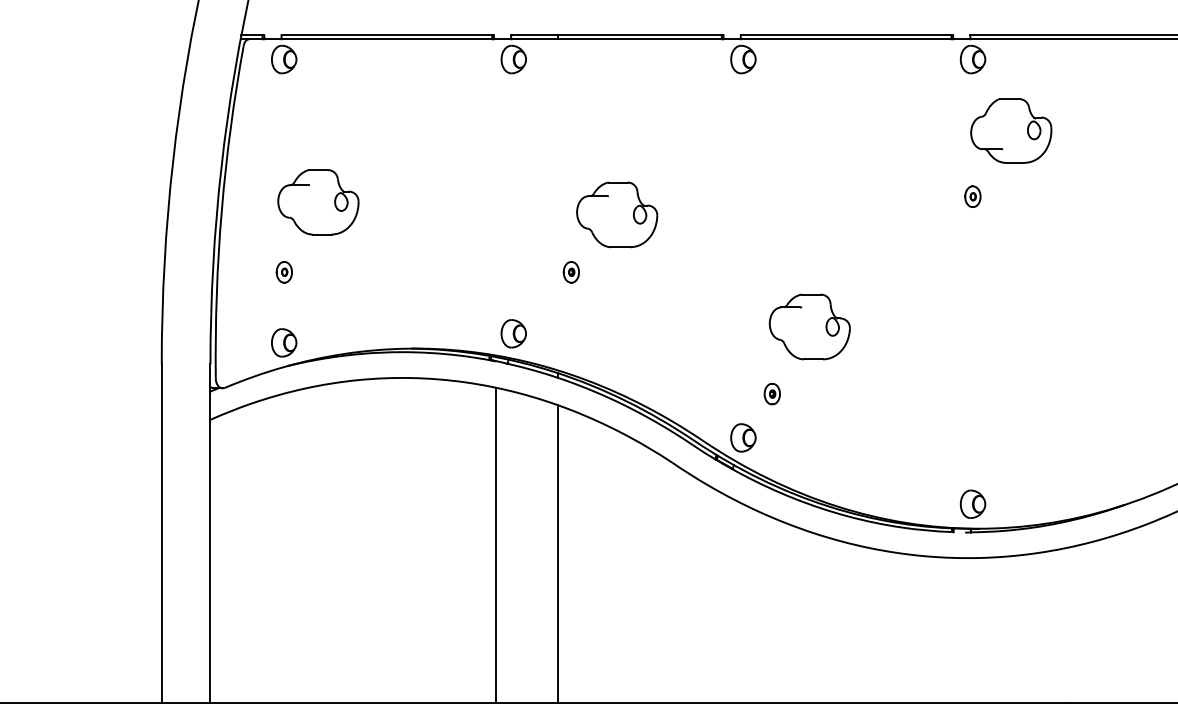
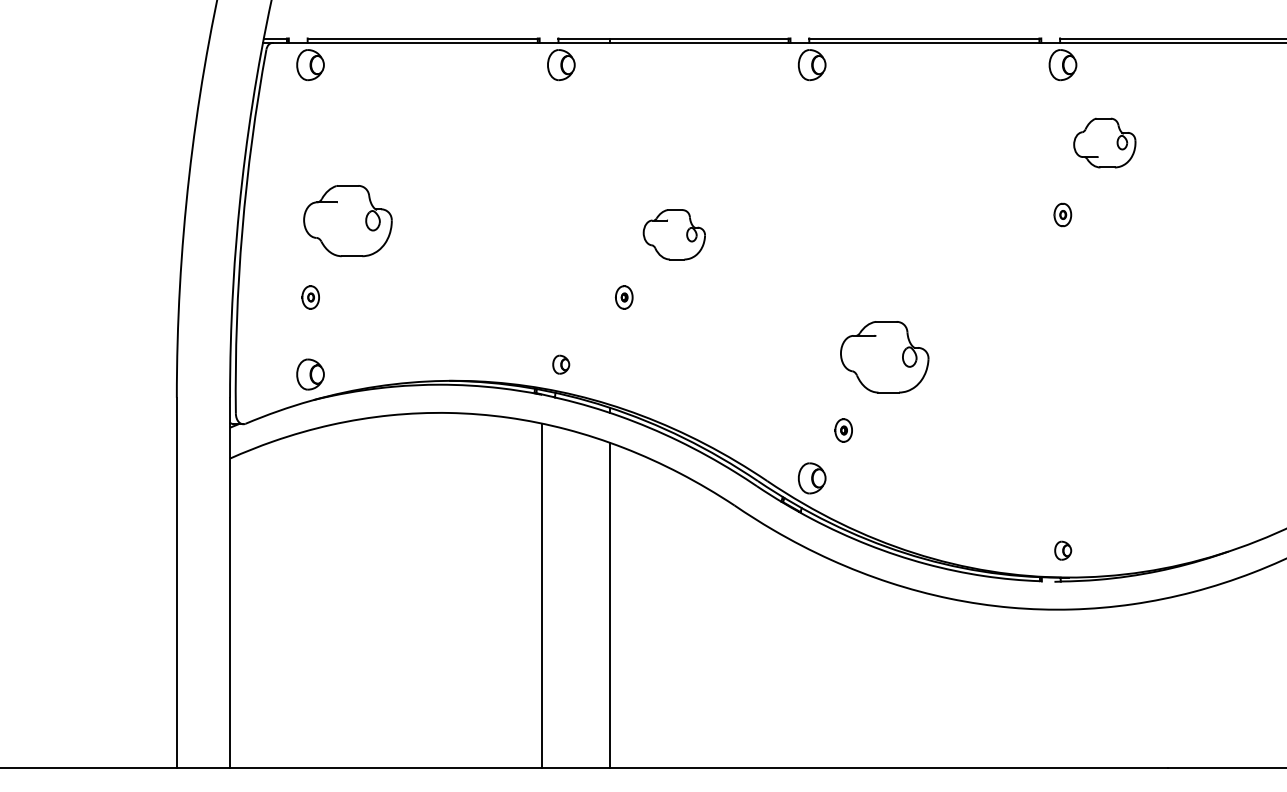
part: (1011, 130) -> (1104, 142), size x0.7
part: (617, 214) -> (674, 234), size x0.7
part: (513, 333) -> (561, 364), size x0.6
part: (973, 503) -> (1063, 550), size x0.6

